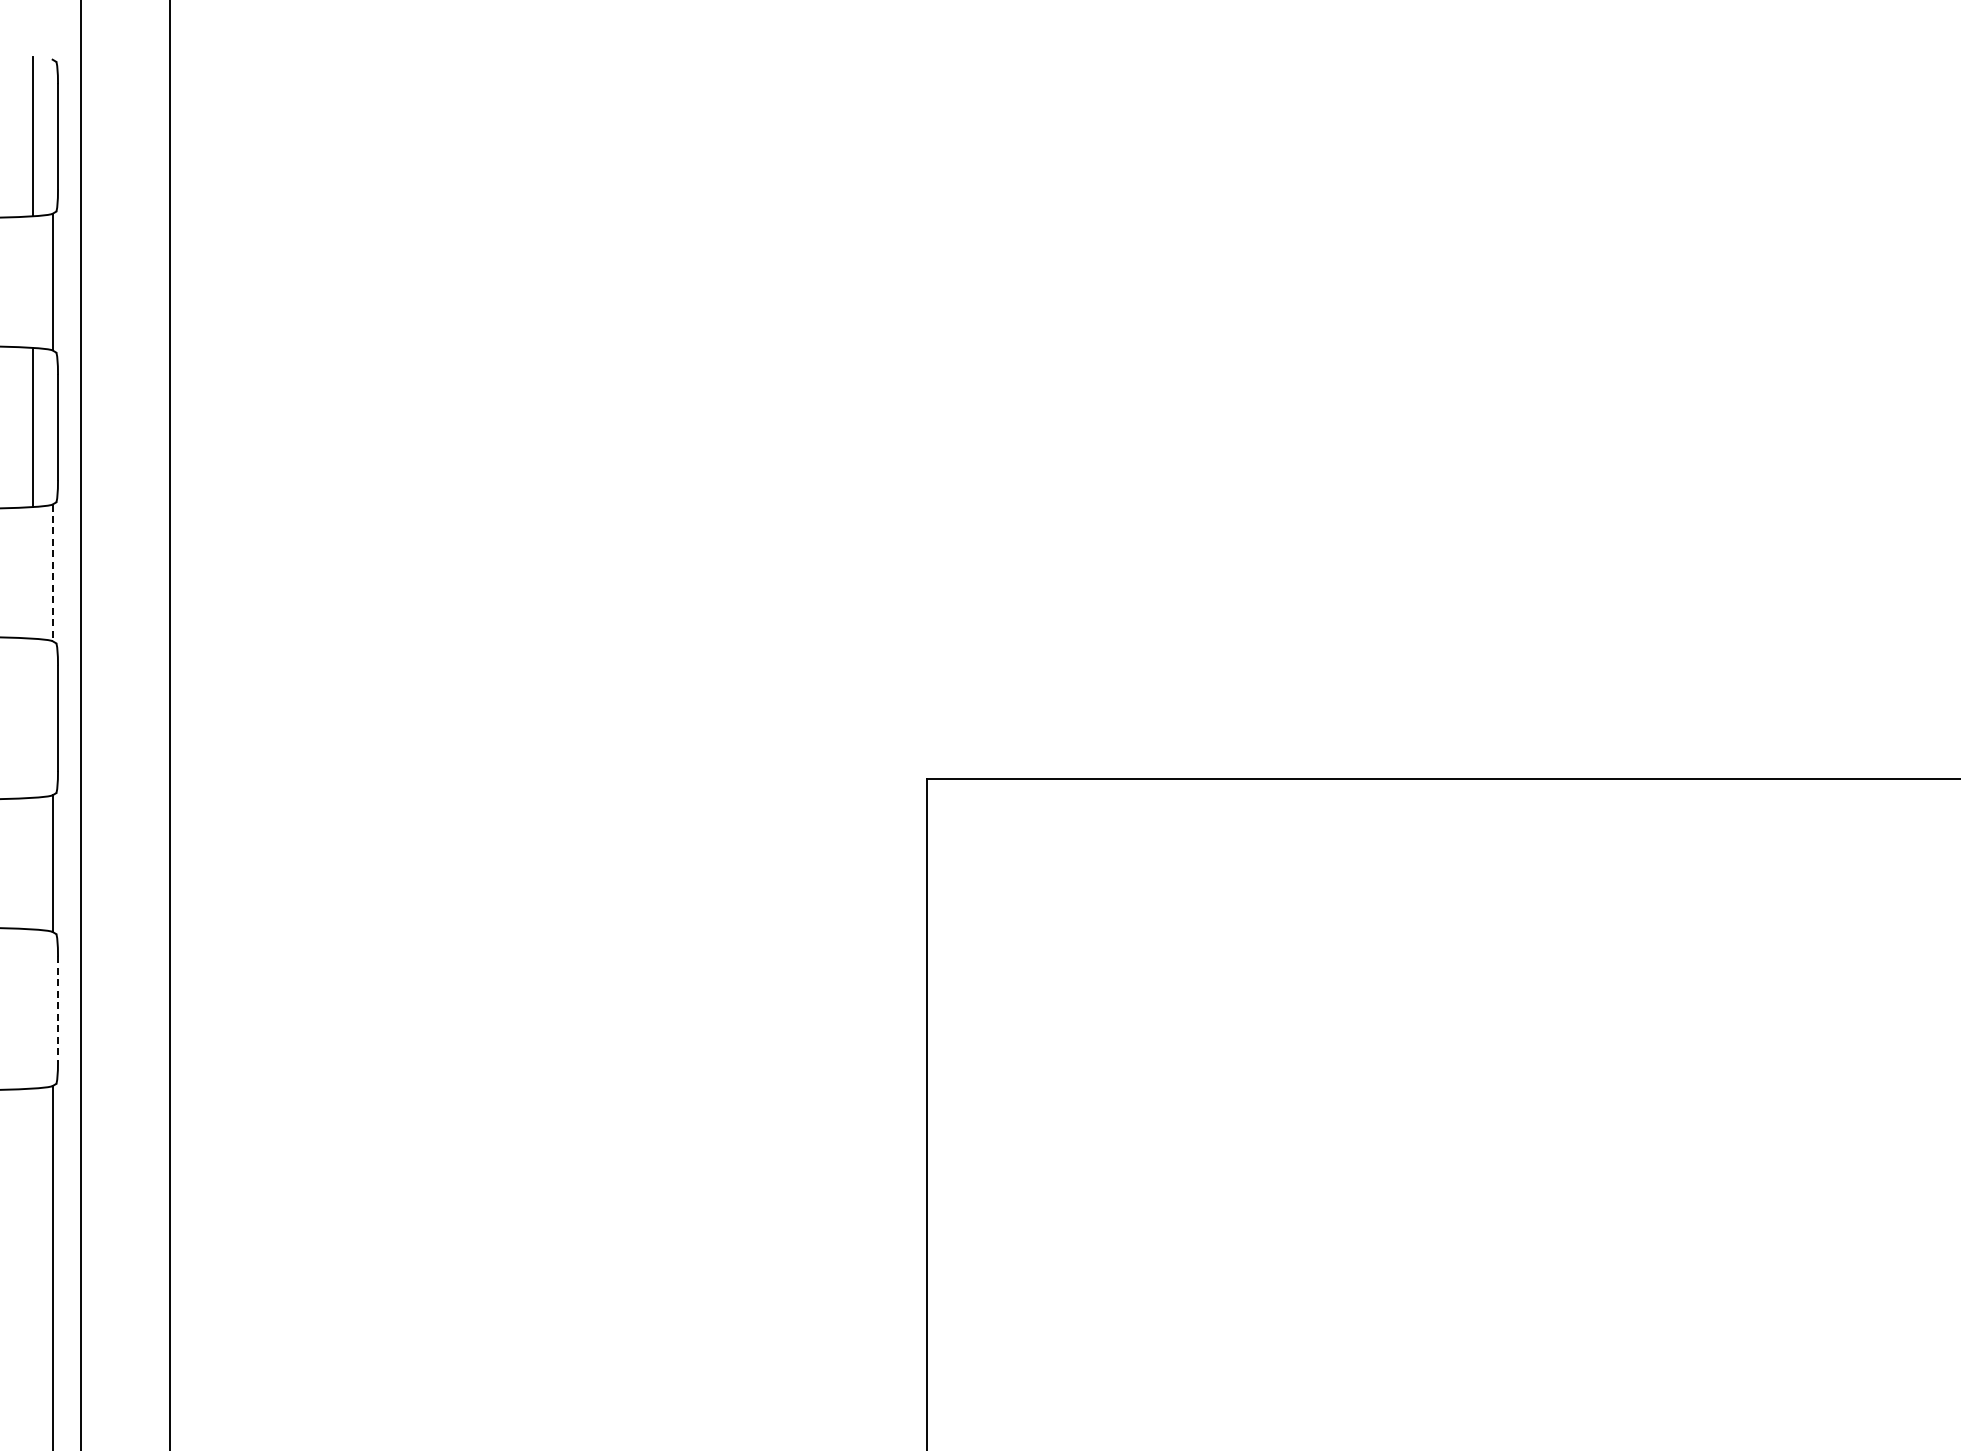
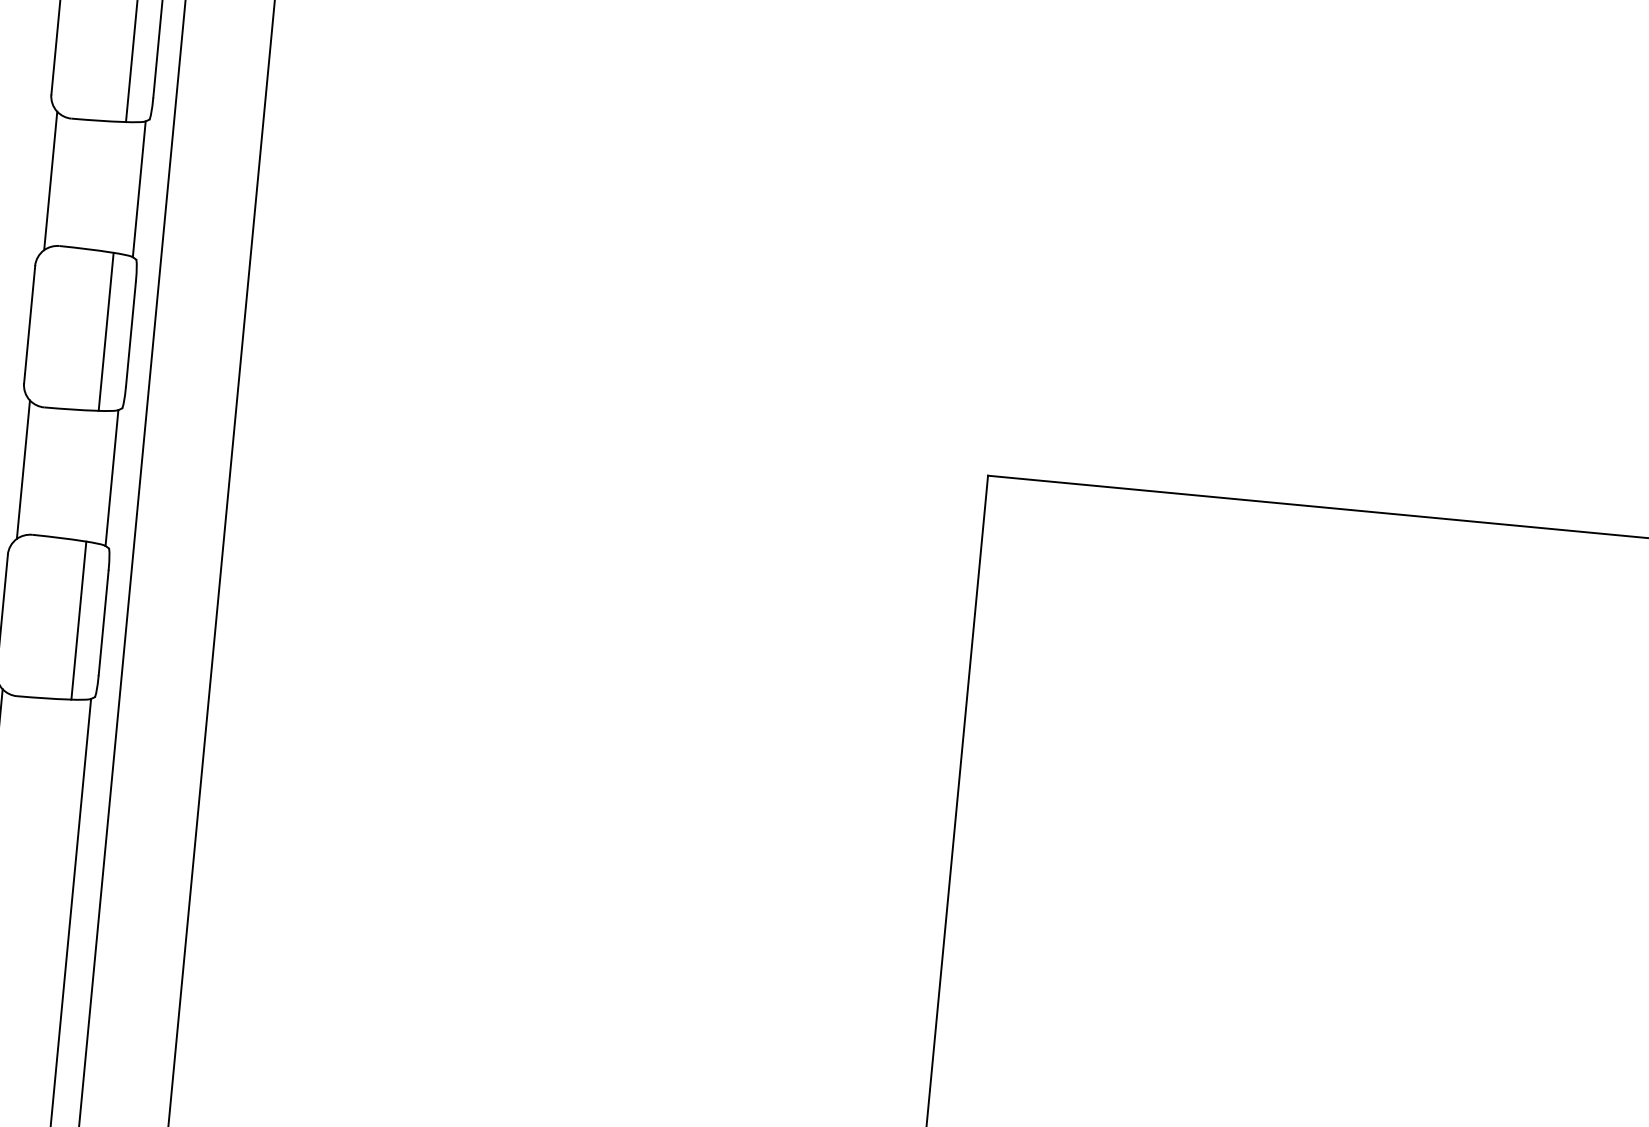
line: (52, 573) -> (139, 189), dashed -> solid
line: (33, 717) -> (106, 331), added
line: (33, 1008) -> (79, 620), added
line: (58, 1009) -> (104, 623), dashed -> solid

